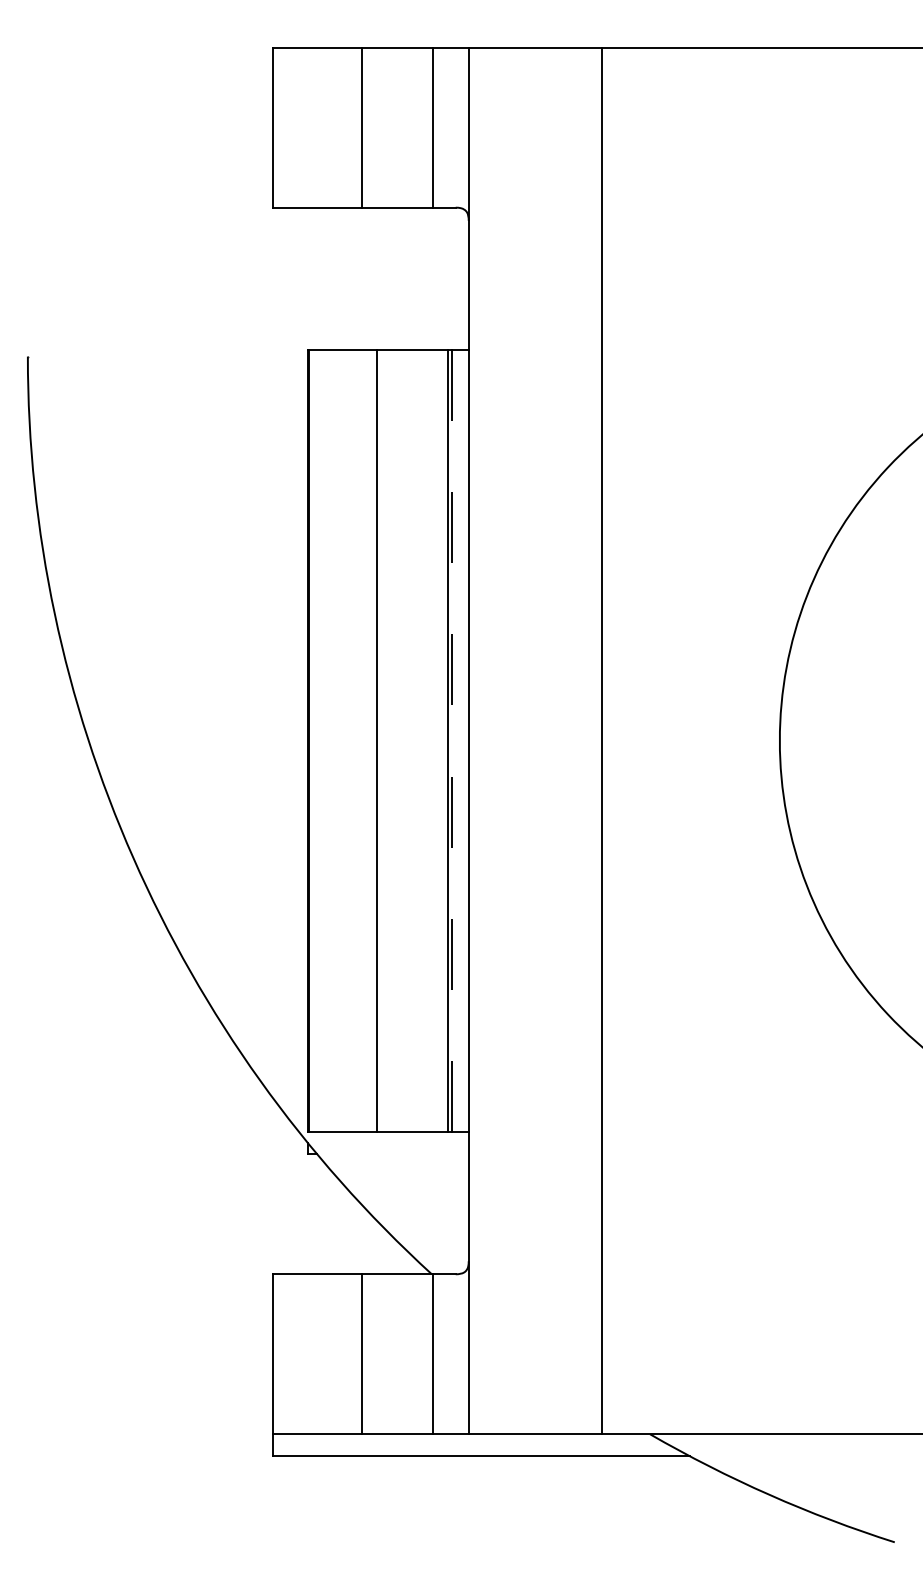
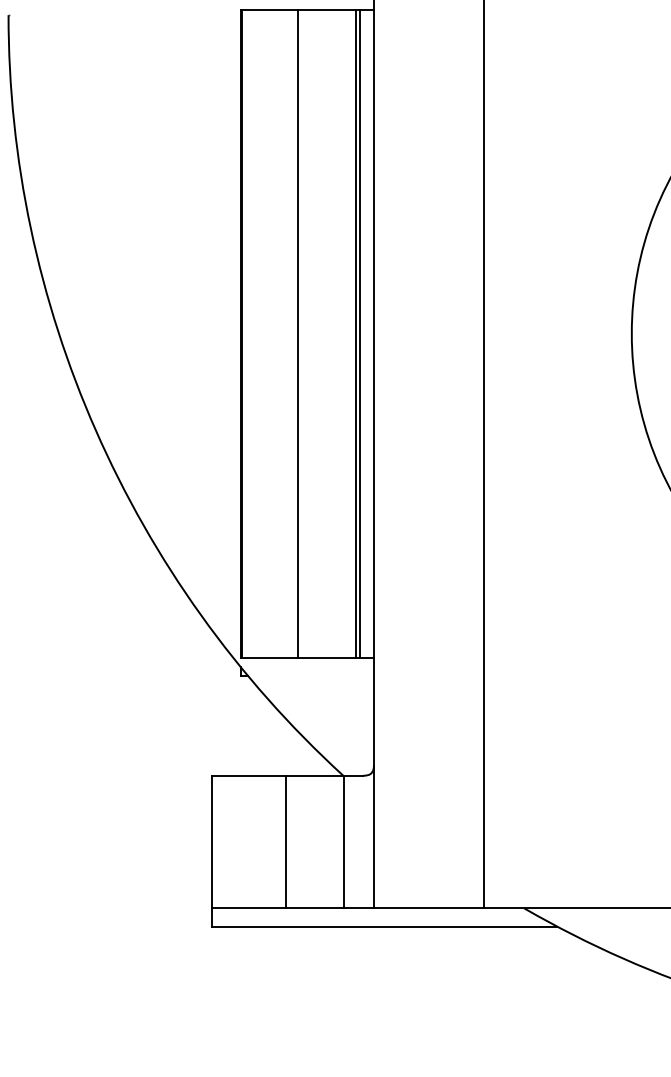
line: (452, 740) -> (360, 333), dashed -> solid

